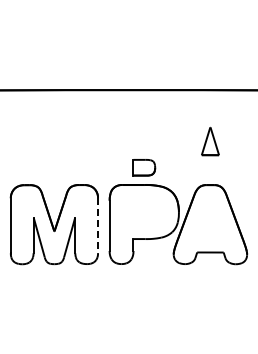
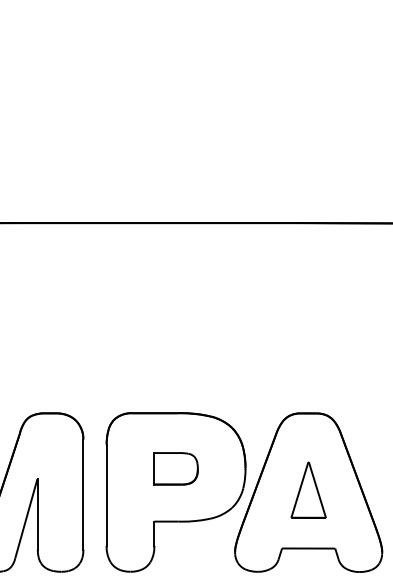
part: (210, 141) -> (308, 490), moved
part: (144, 167) -> (176, 468), moved
line: (98, 226) -> (84, 496), dashed -> solid

